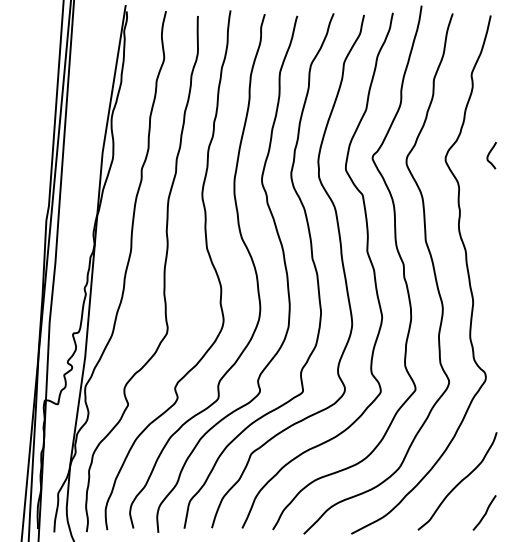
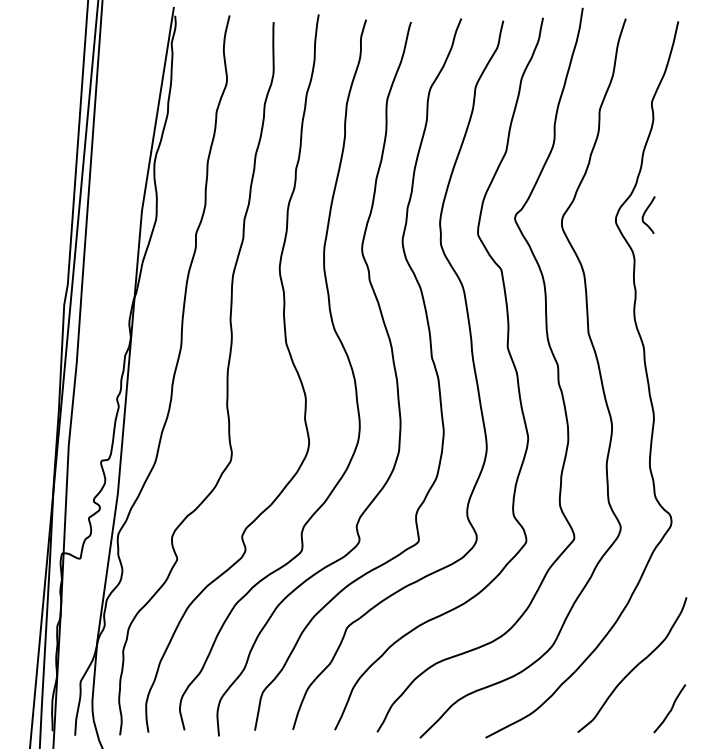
curve: (489, 154) -> (645, 213), moved

